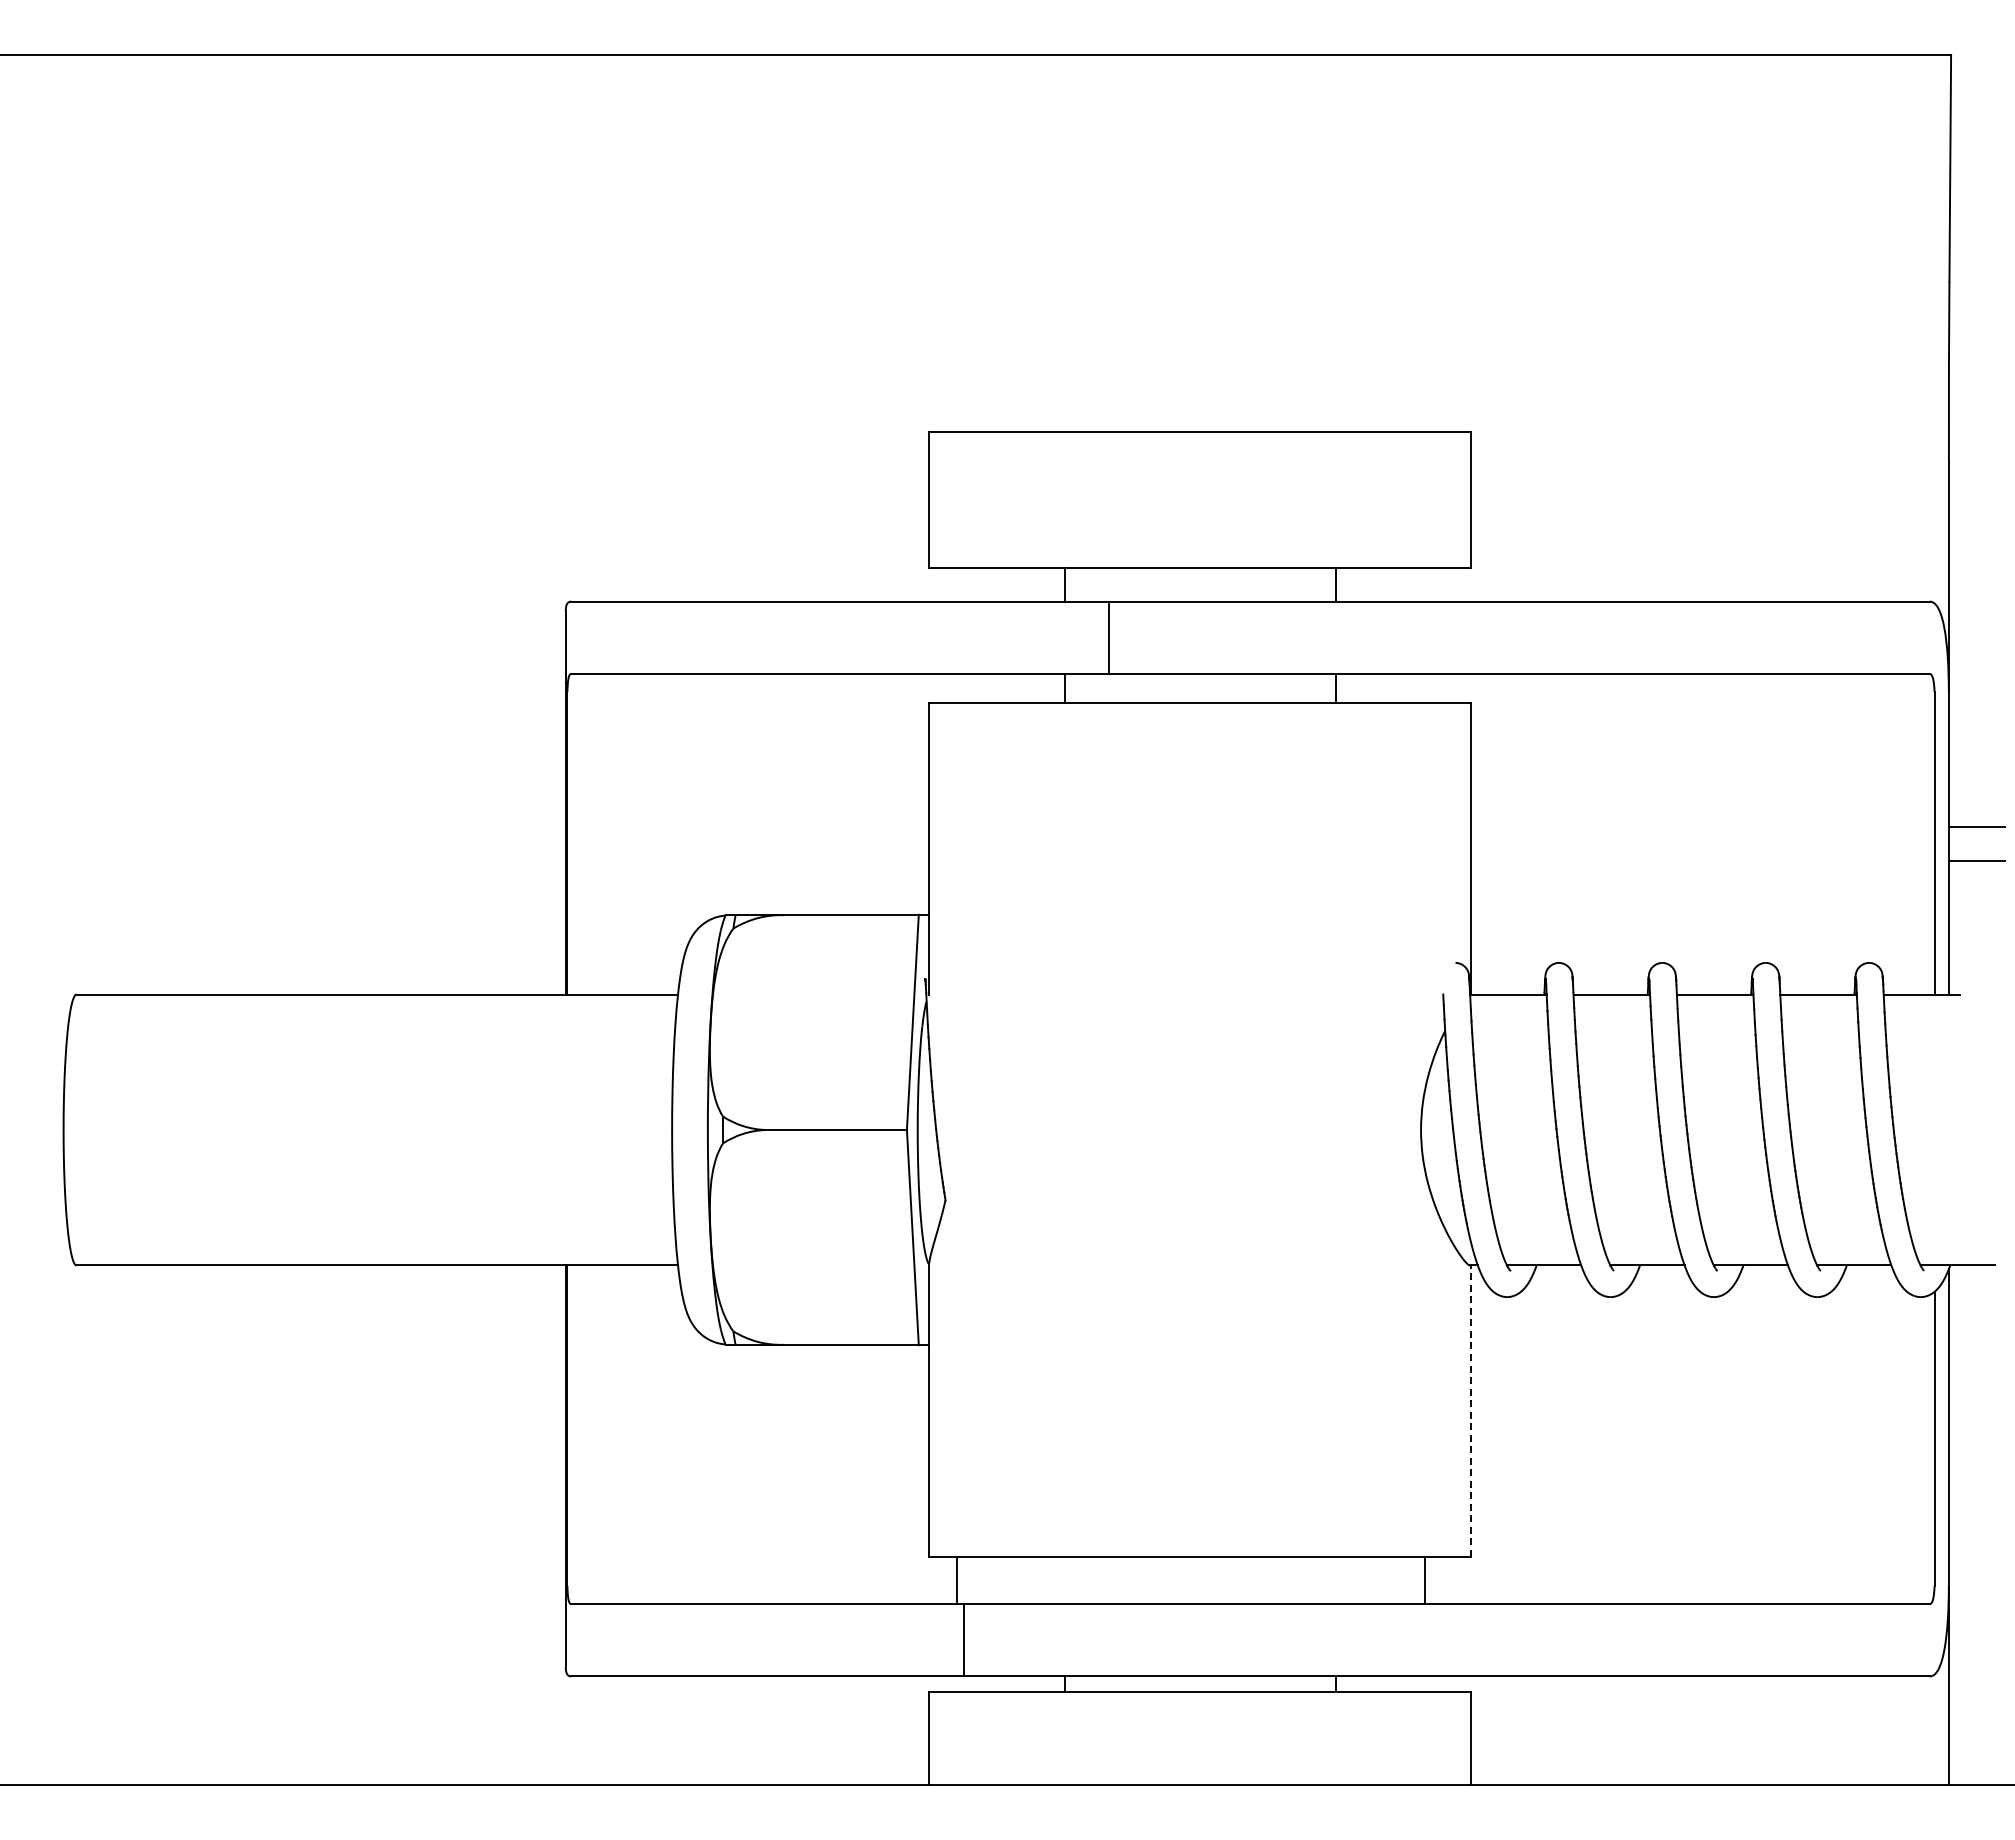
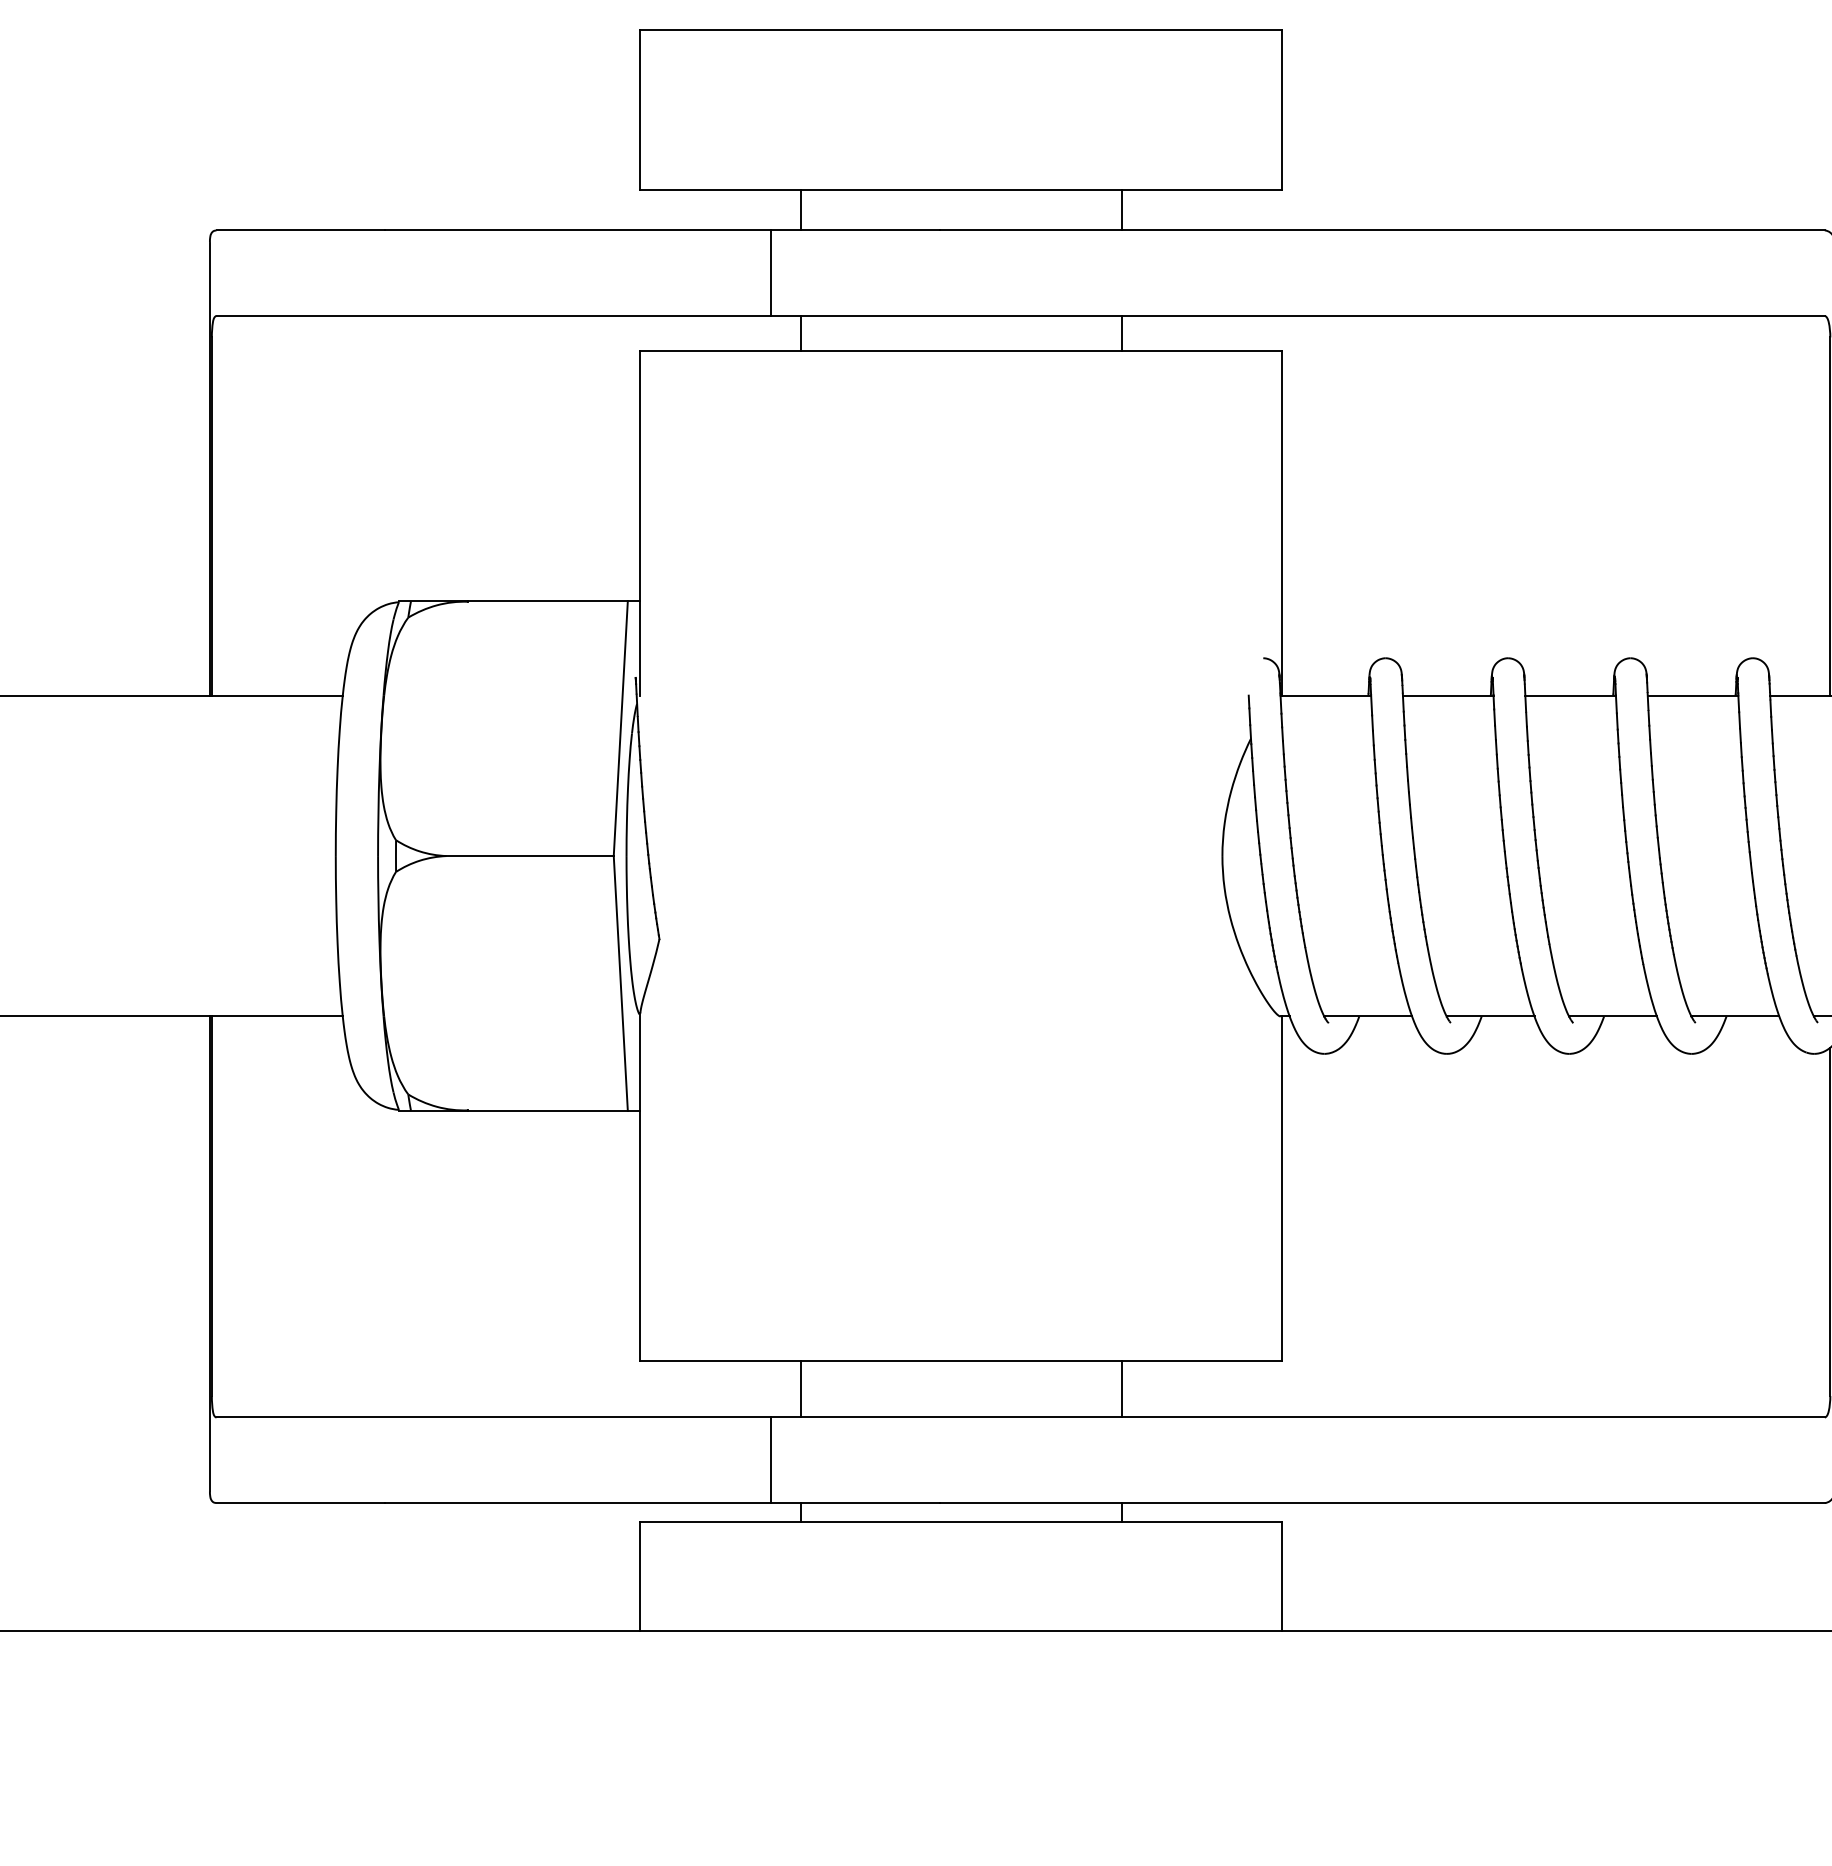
line: (1109, 637) -> (771, 272), moved
line: (1471, 1411) -> (1282, 1189), dashed -> solid
line: (956, 1580) -> (800, 1389), moved
line: (1424, 1580) -> (1121, 1389), moved
line: (964, 1640) -> (771, 1460), moved

